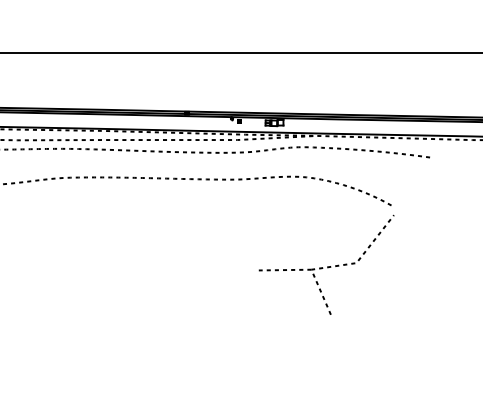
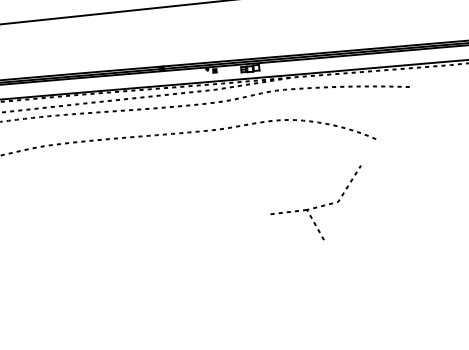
part: (326, 264) -> (317, 205), size x0.7

